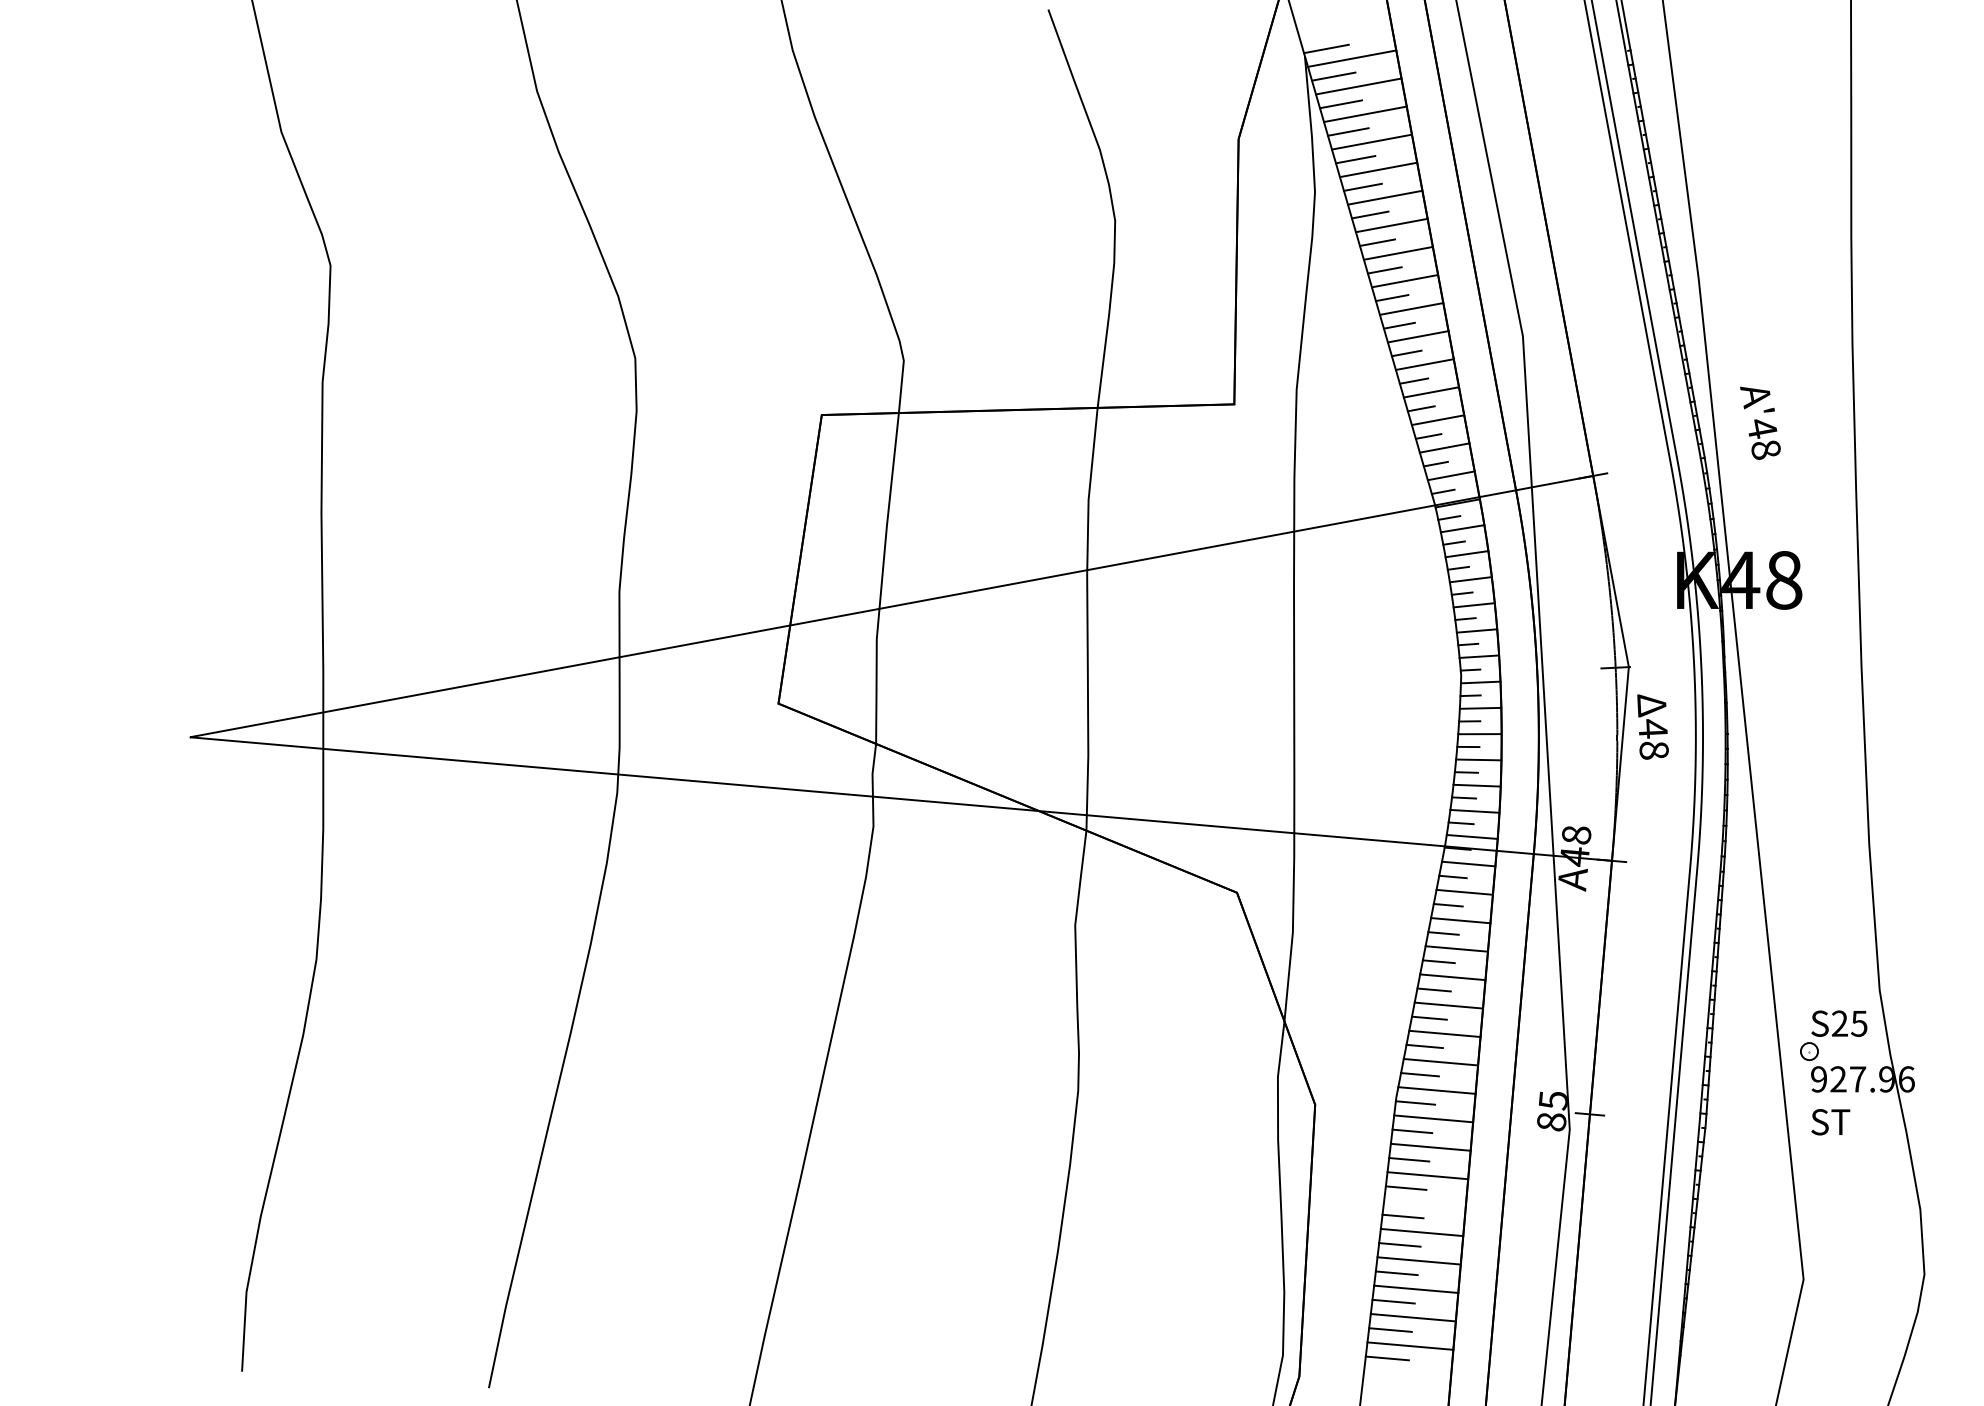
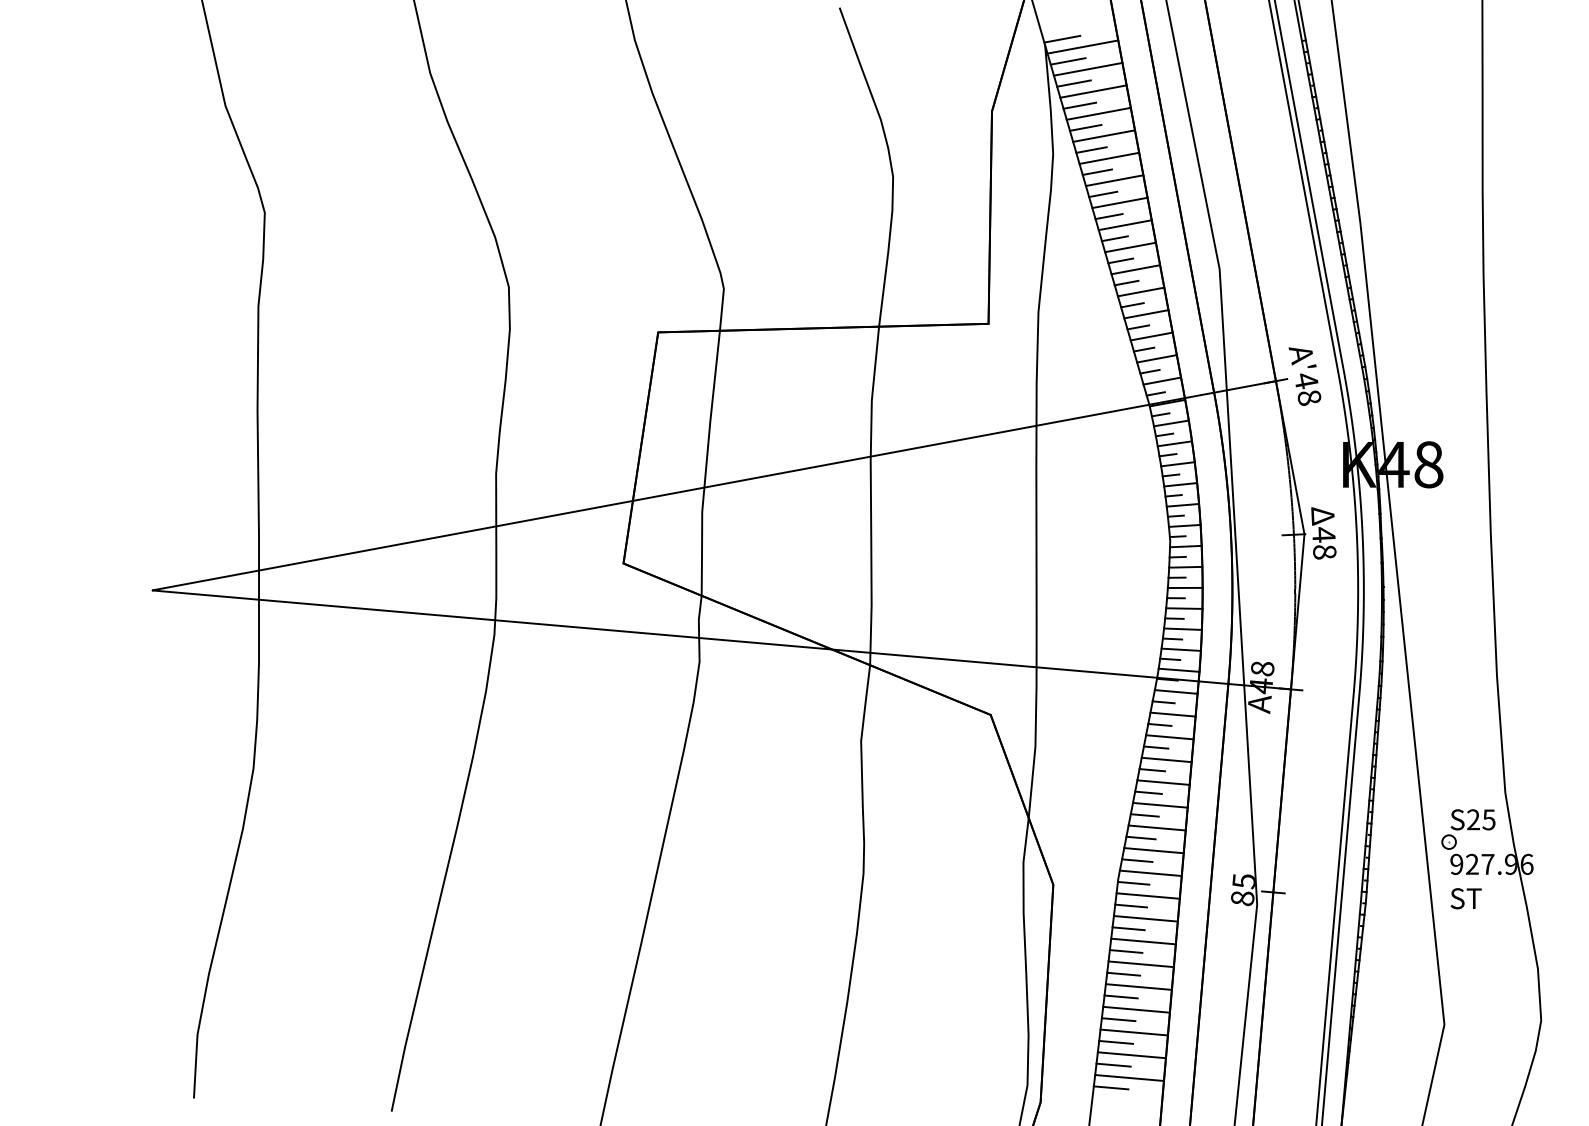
text: (1760, 422) -> (1305, 376), moved
text: (1652, 726) -> (1323, 532), moved
line: (1424, 1203) -> (1140, 963), added

